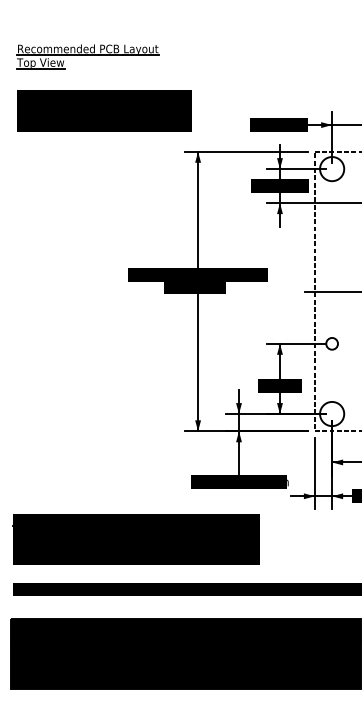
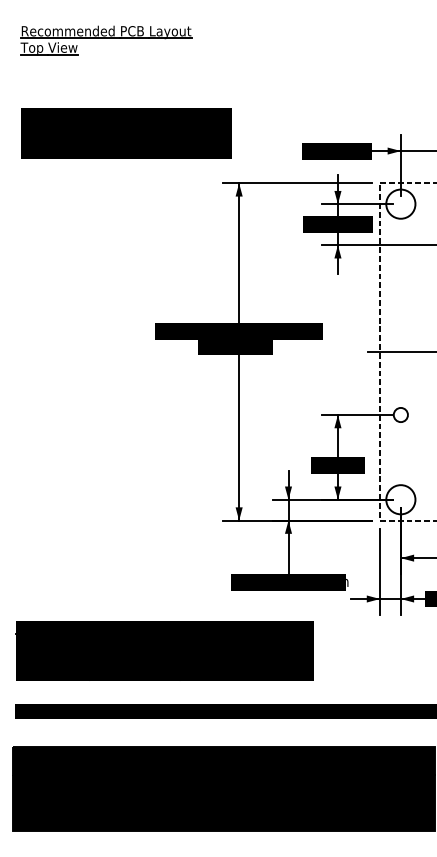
part: (88, 56) -> (106, 40), moved

